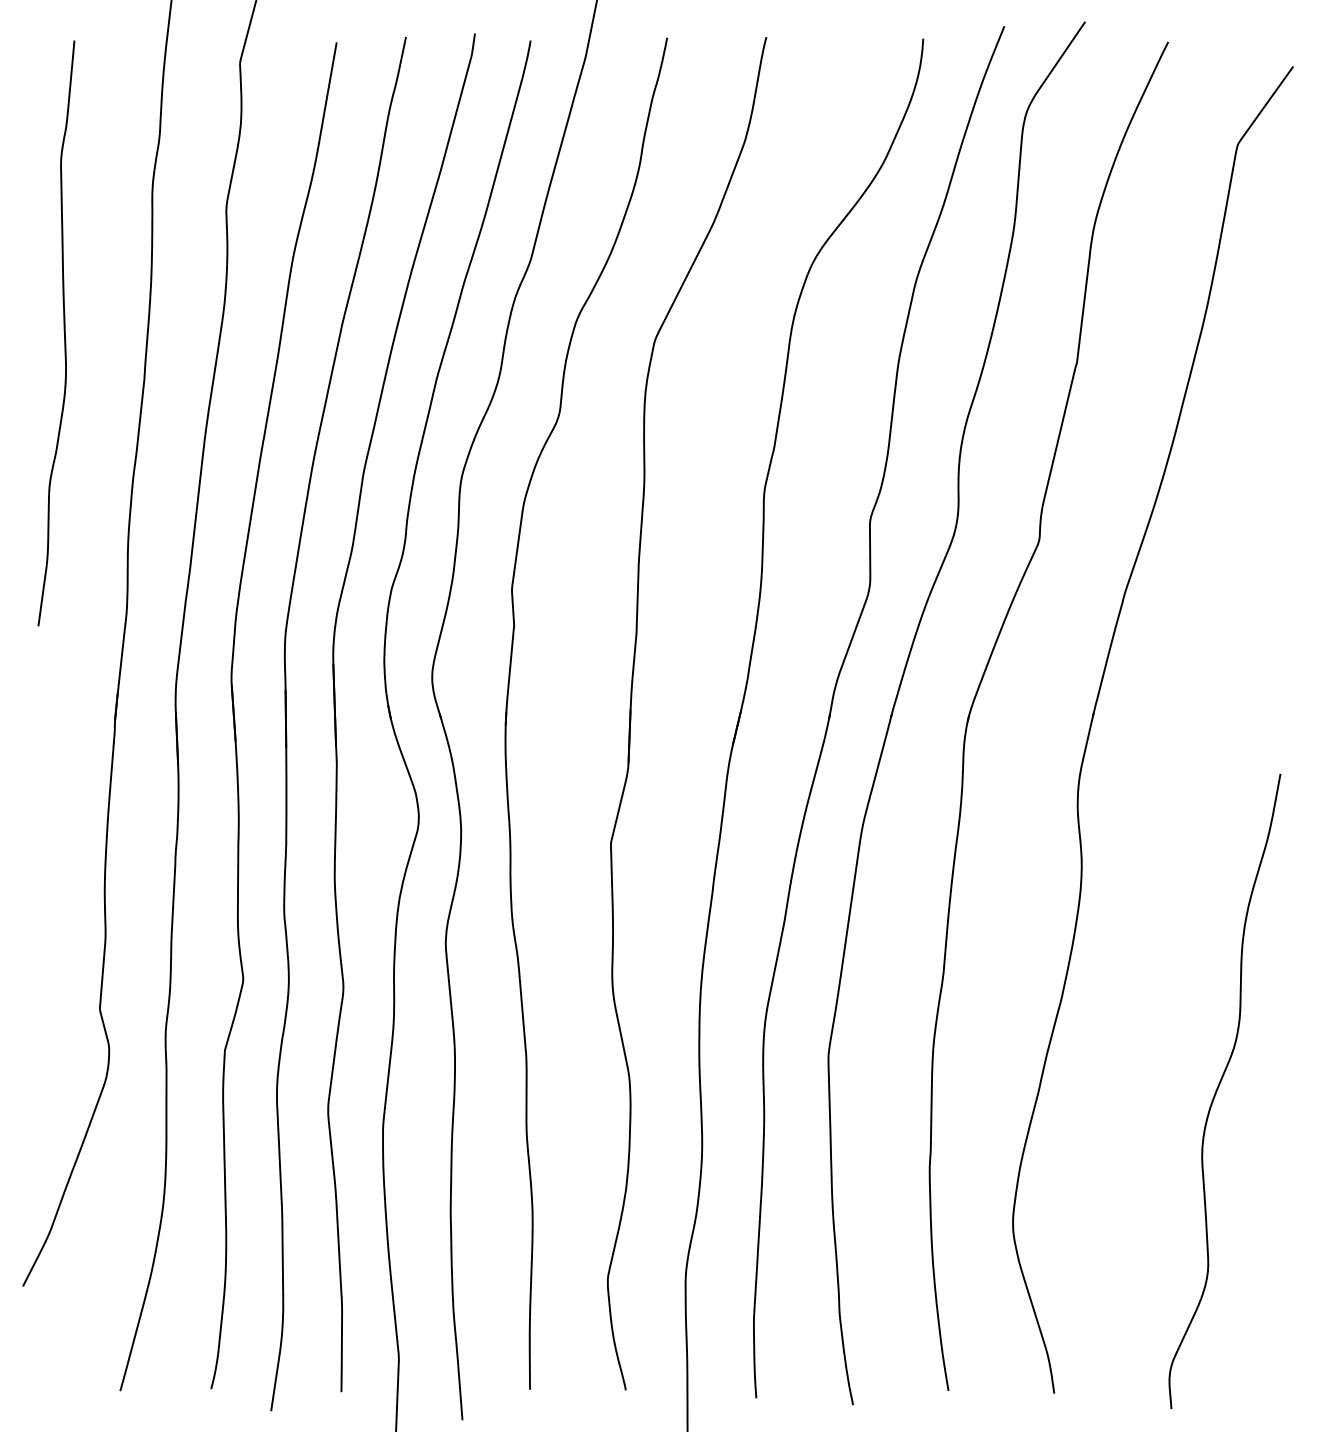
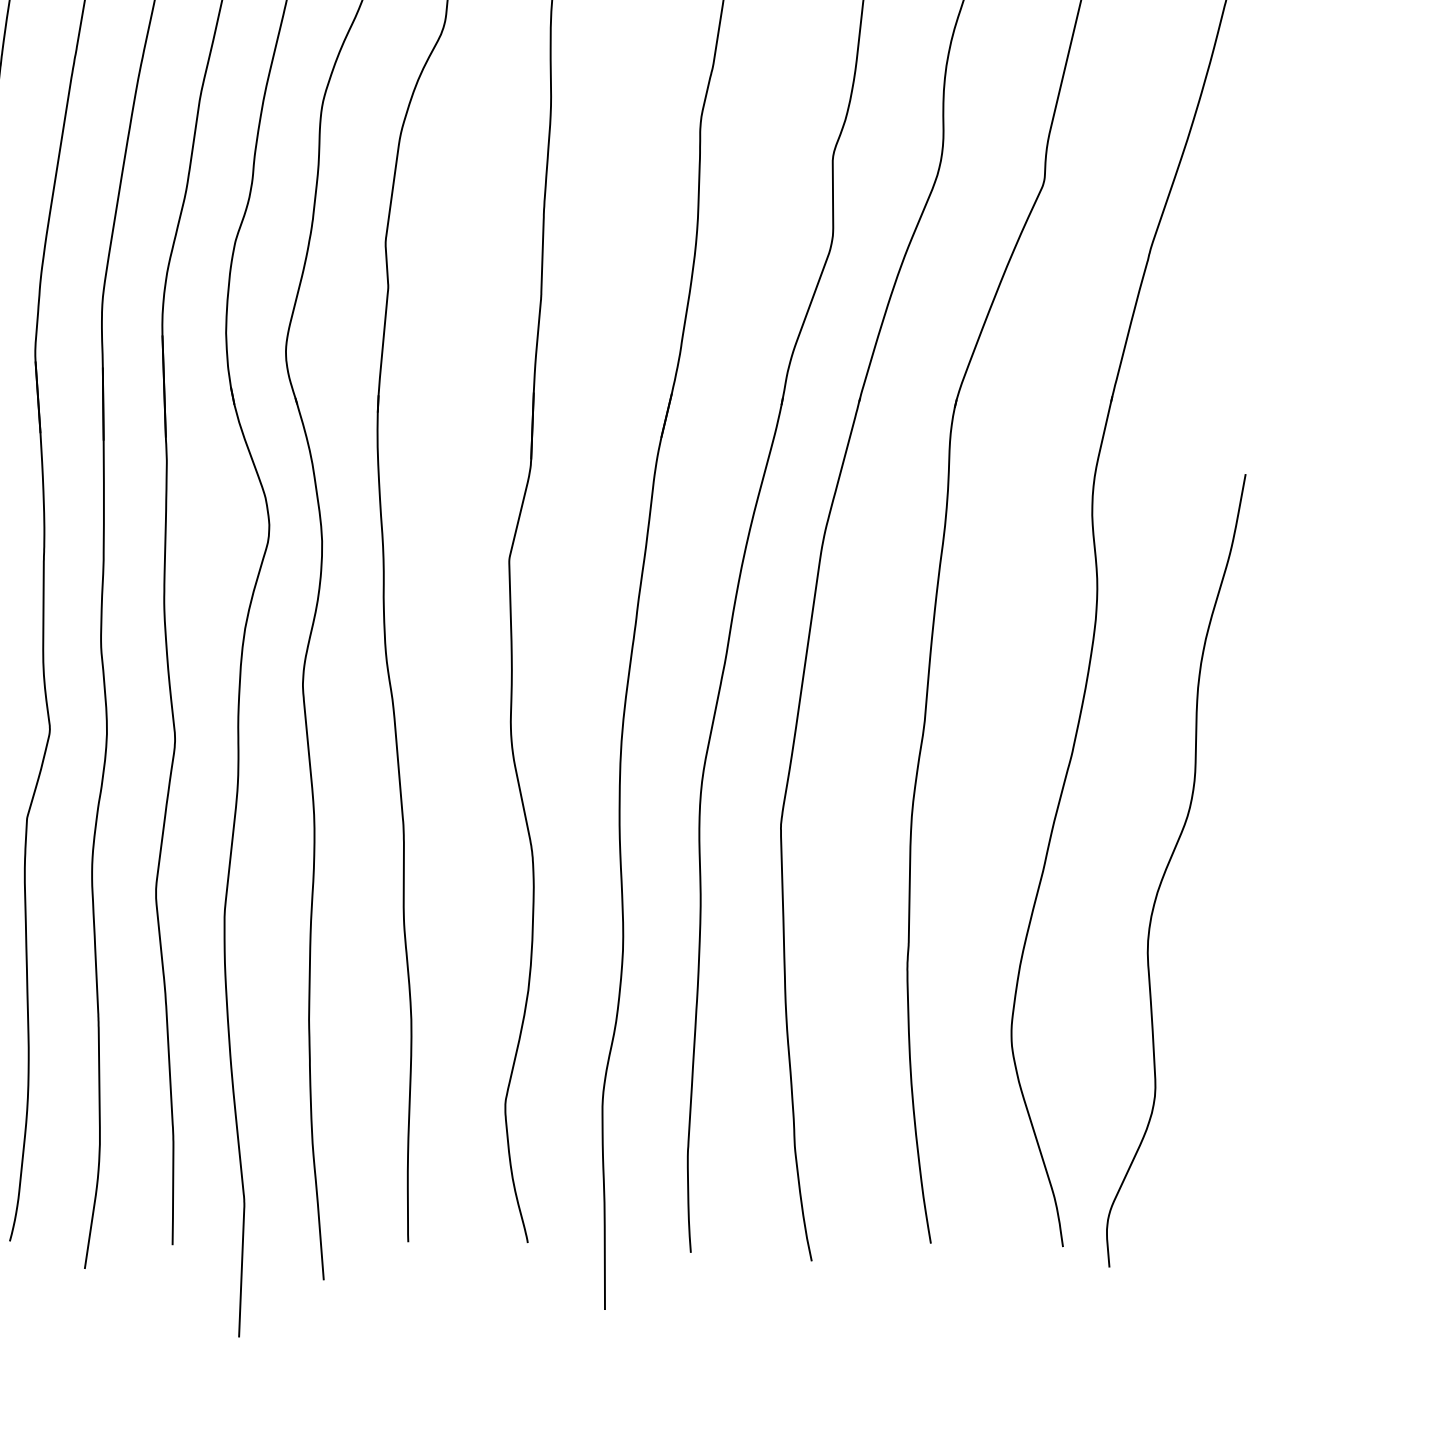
curve: (1218, 1089) -> (1168, 868), moved

